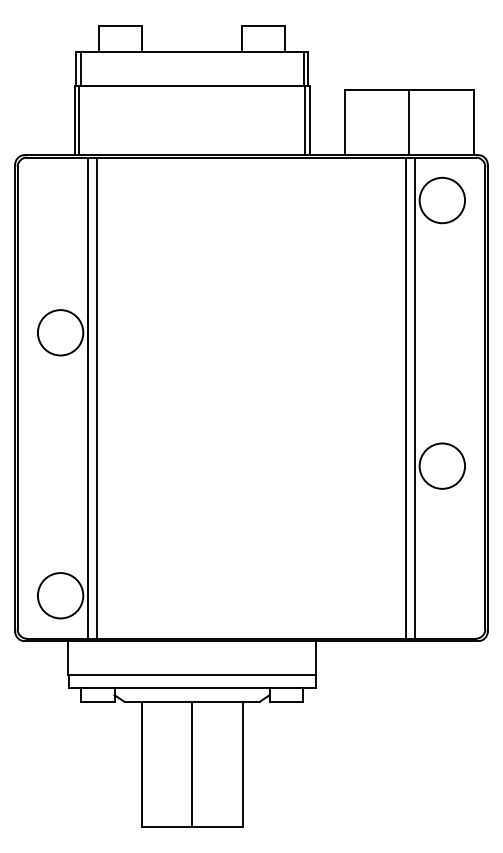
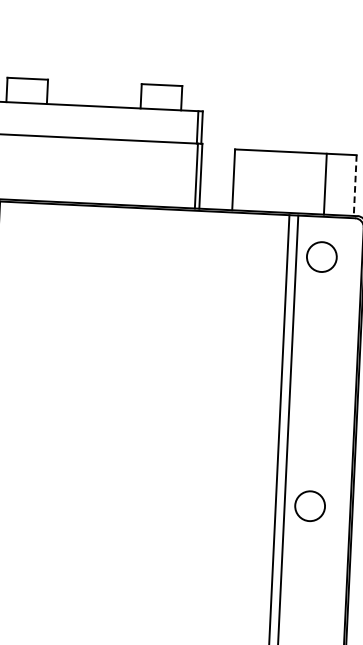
line: (409, 122) -> (325, 183), moved
line: (474, 123) -> (355, 186), solid -> dashed
circle: (442, 200) -> (322, 257), size x0.7
circle: (442, 465) -> (310, 505), size x0.7

